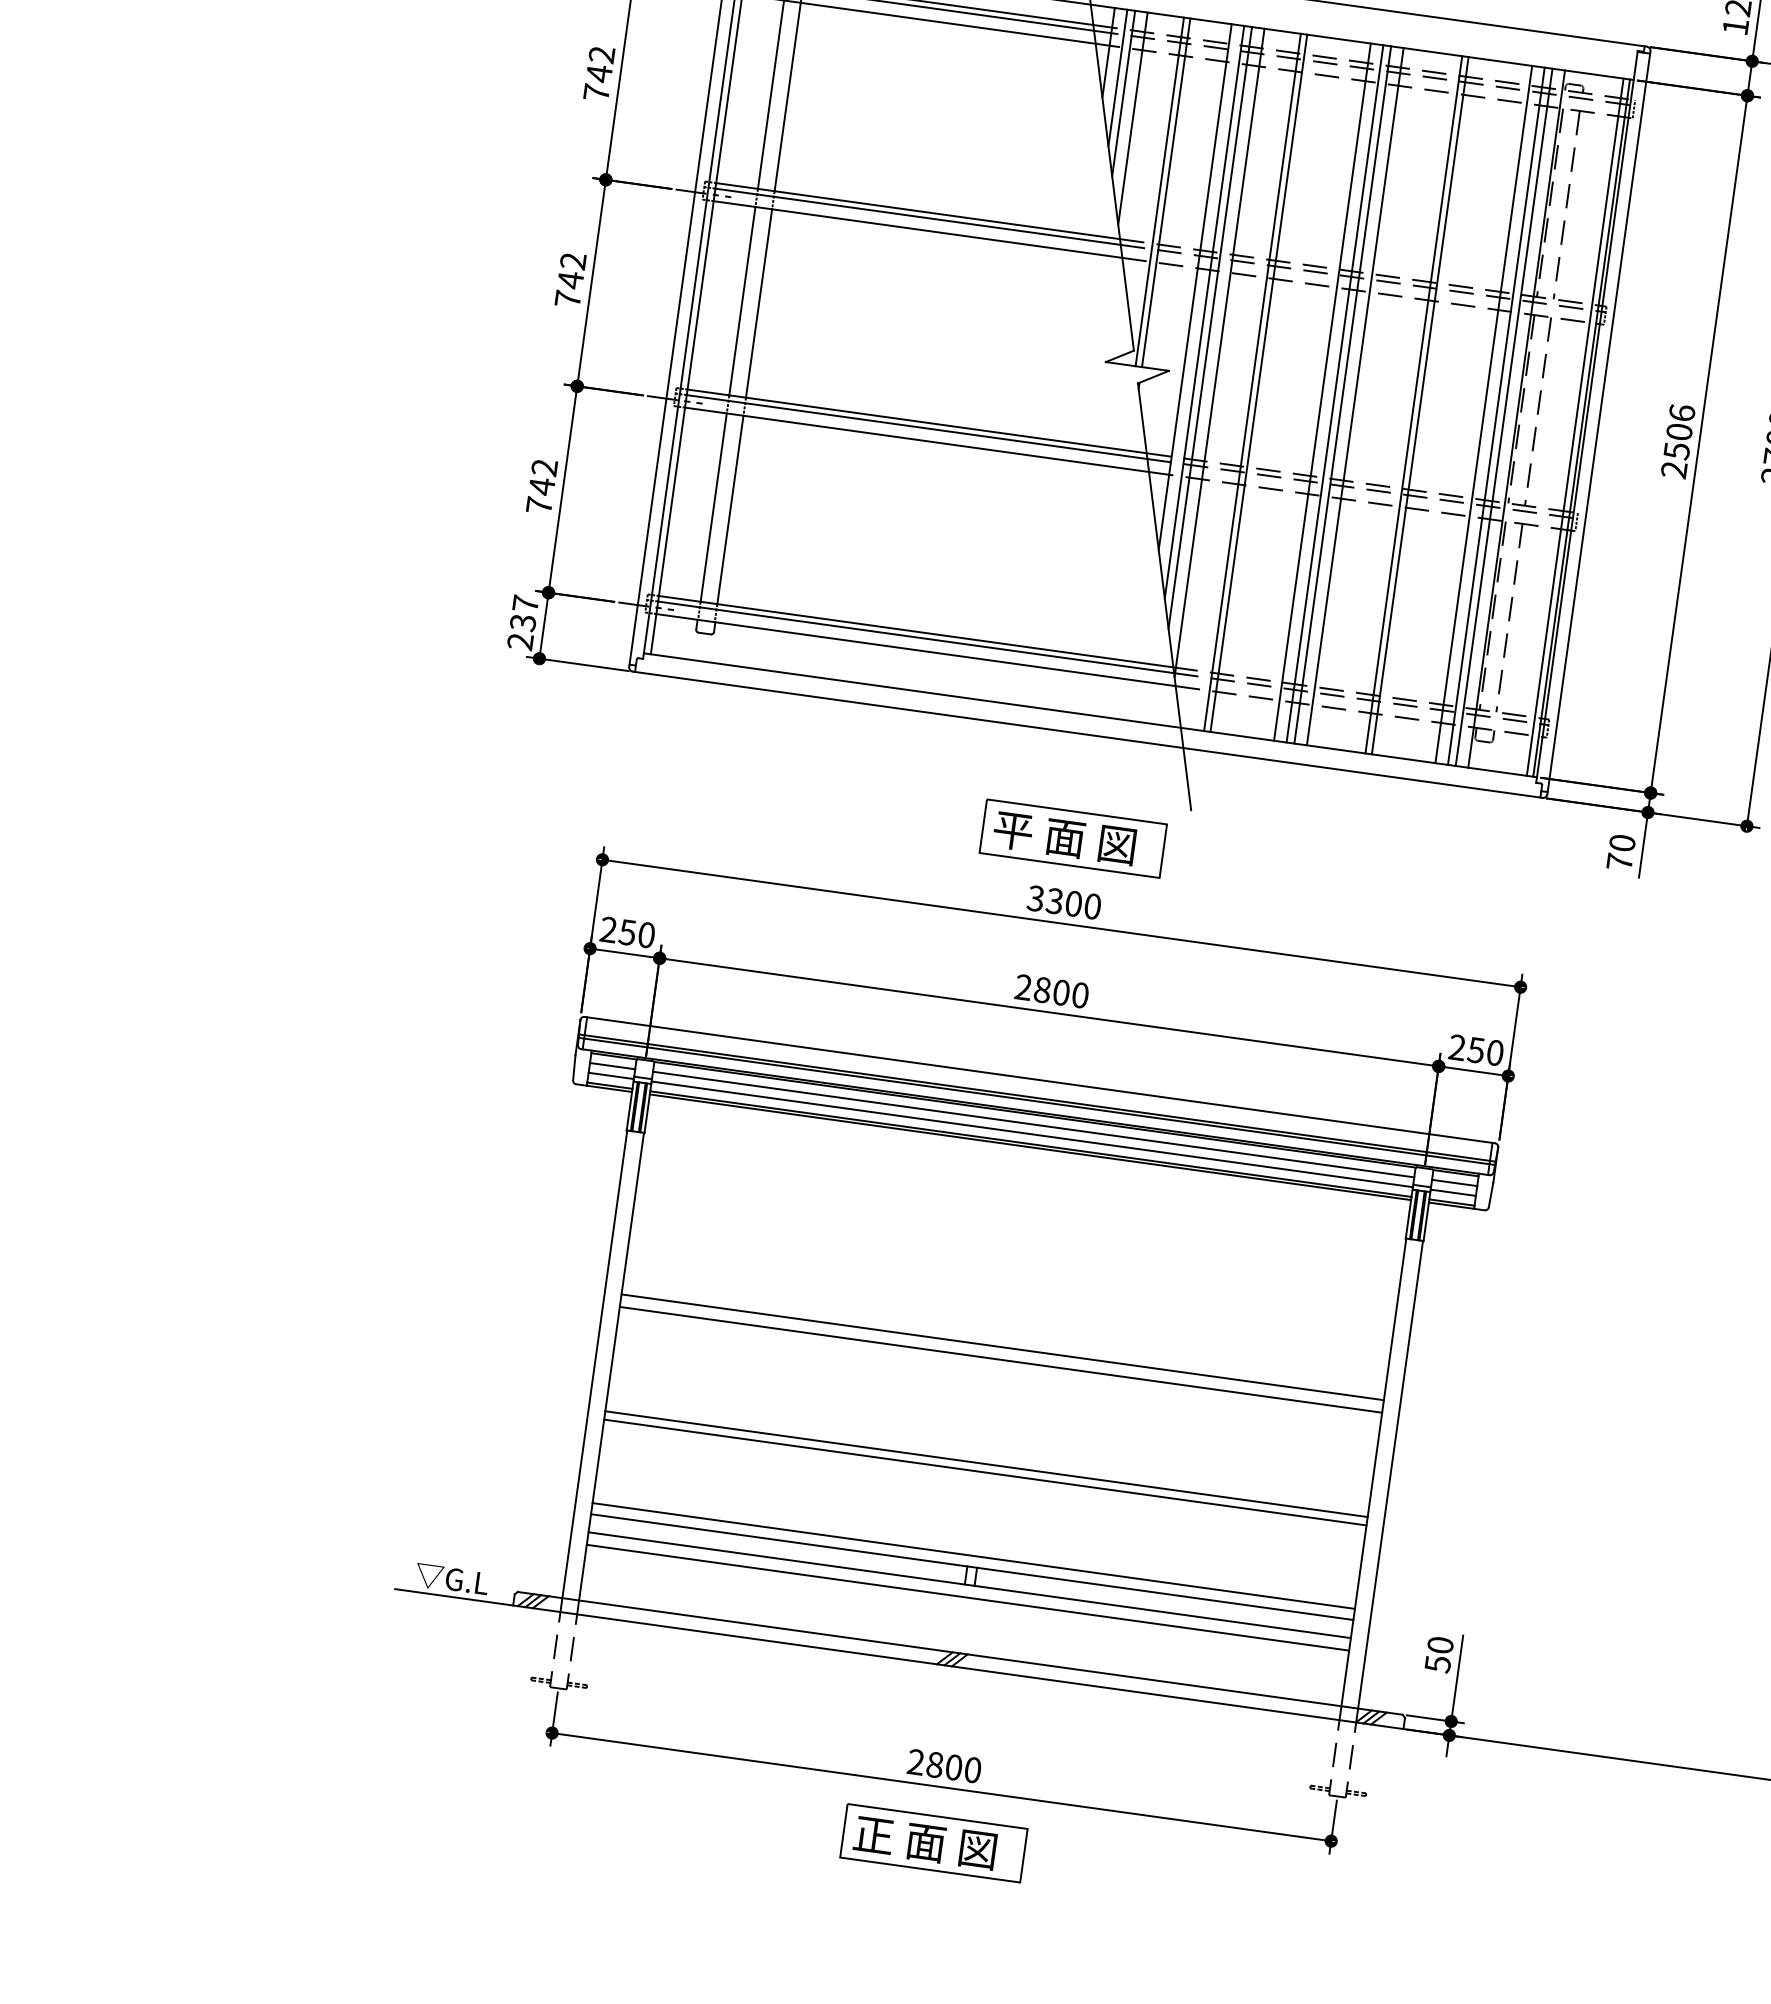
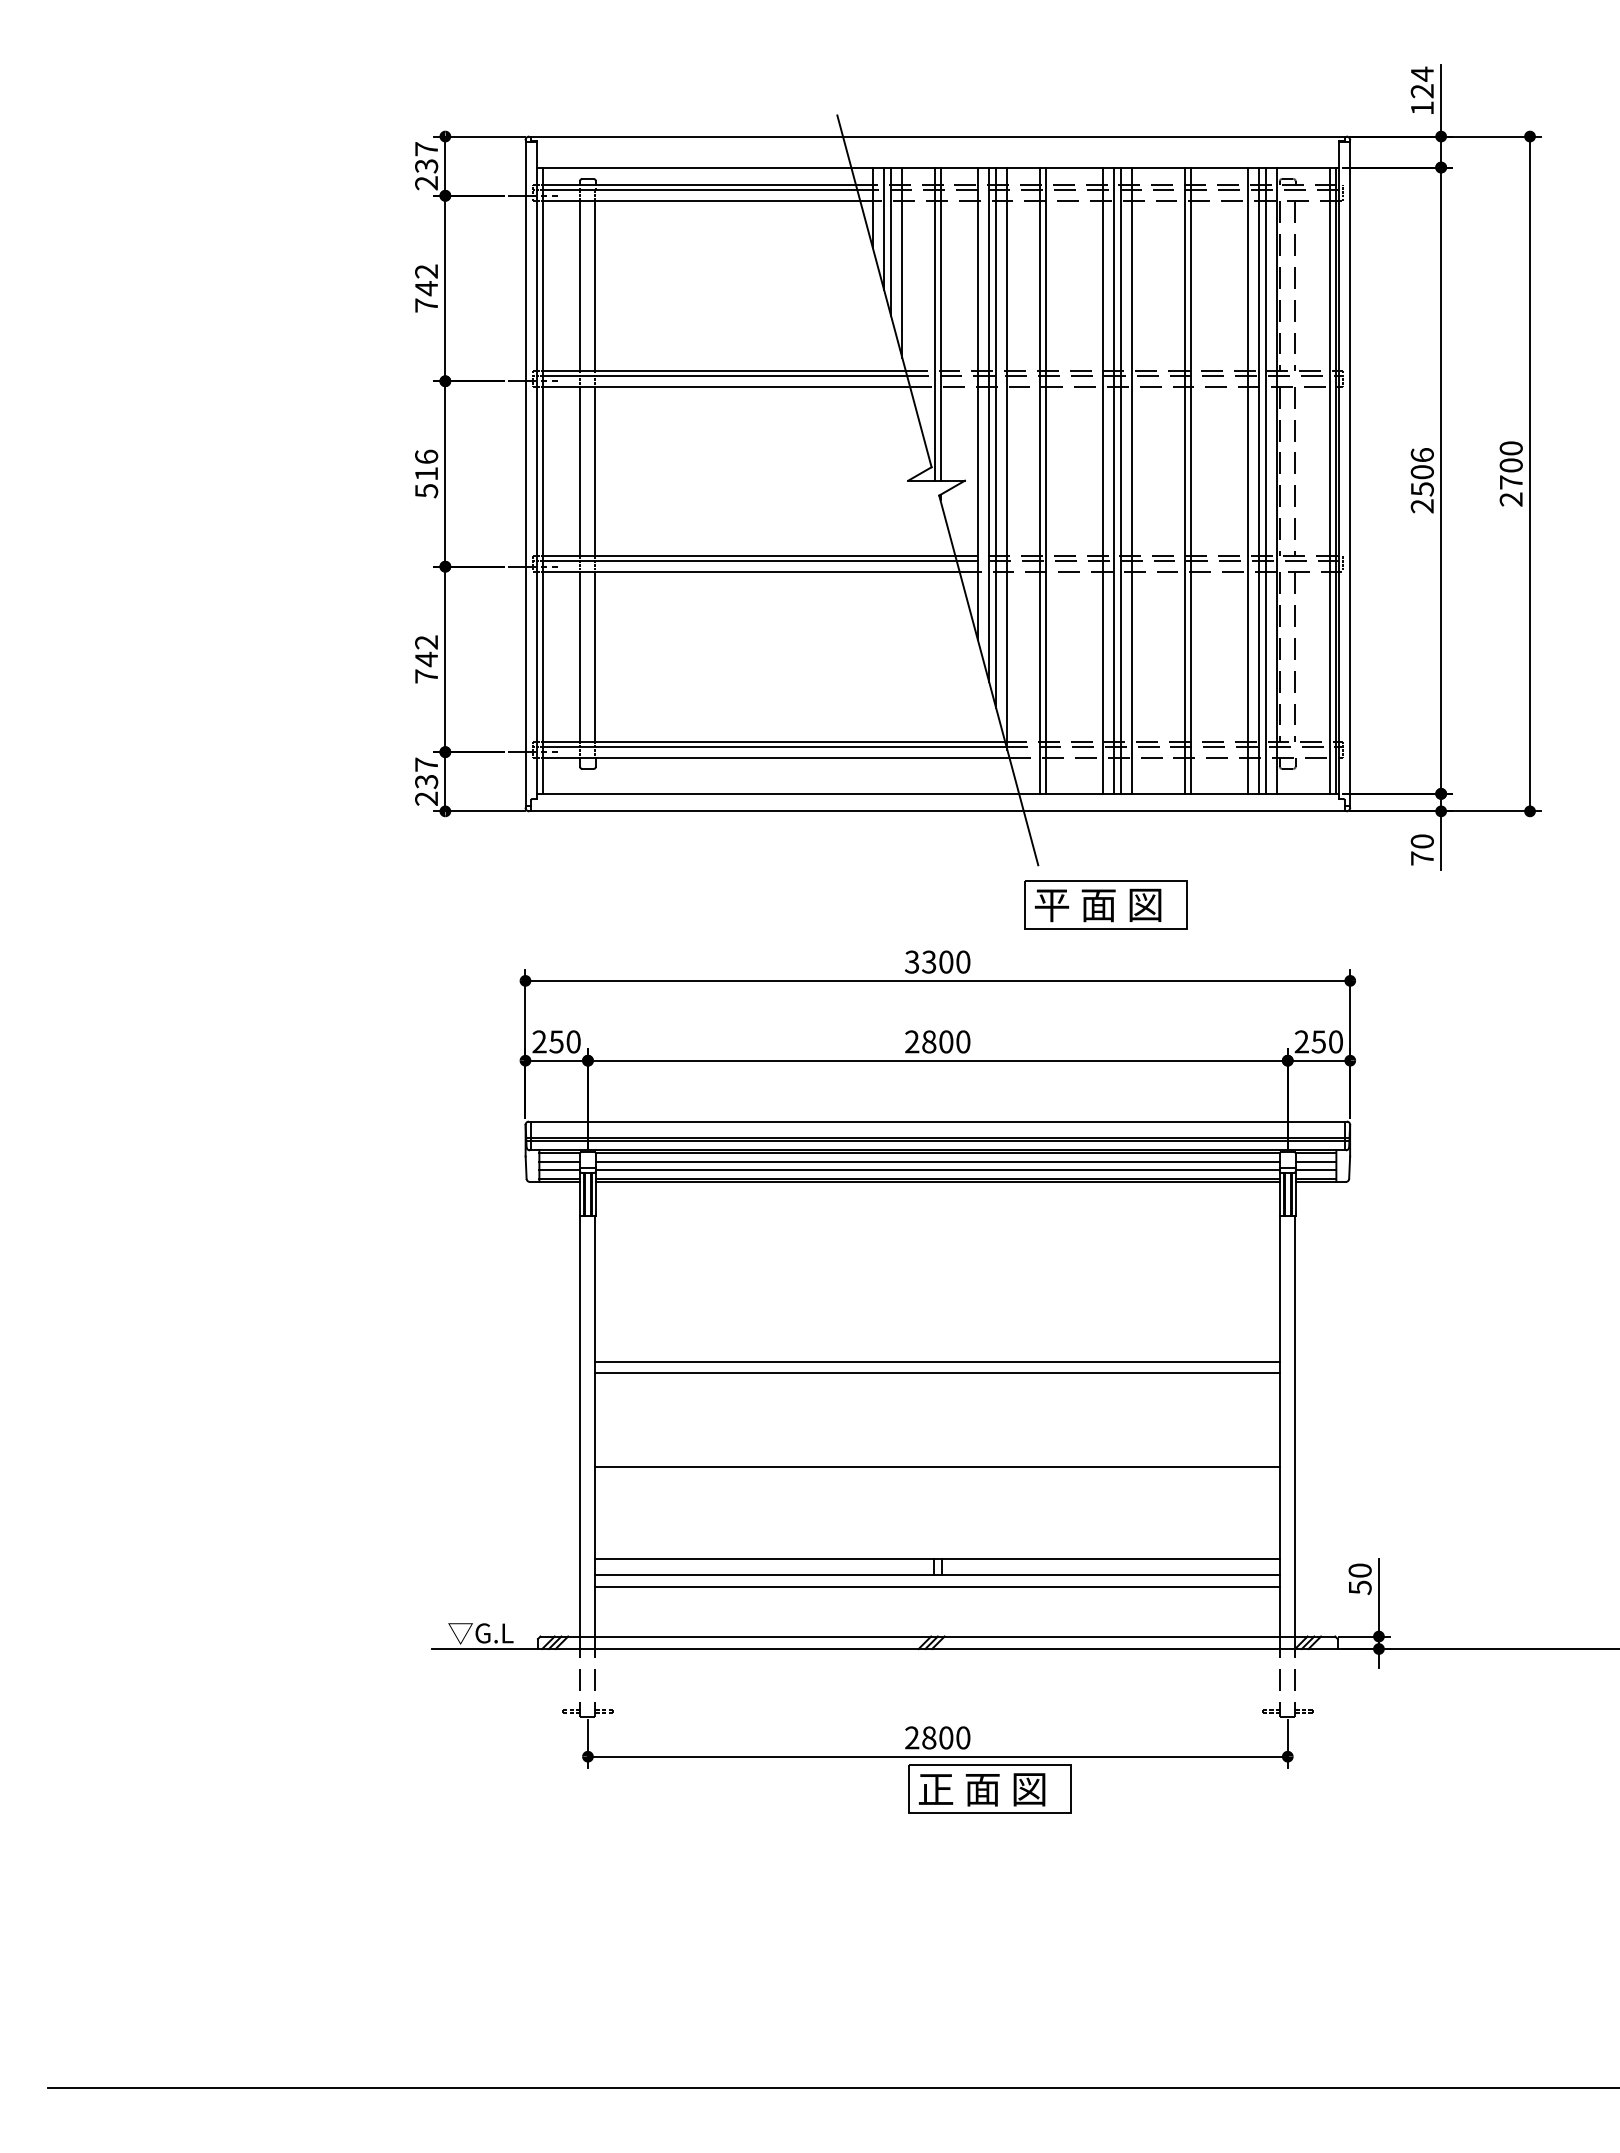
text: (570, 279) -> (426, 473), 742 -> 516
part: (1072, 838) -> (1105, 904), moved
line: (984, 1472) -> (937, 1474), removed
line: (973, 1556) -> (937, 1549), removed
part: (933, 1842) -> (989, 1788), moved

